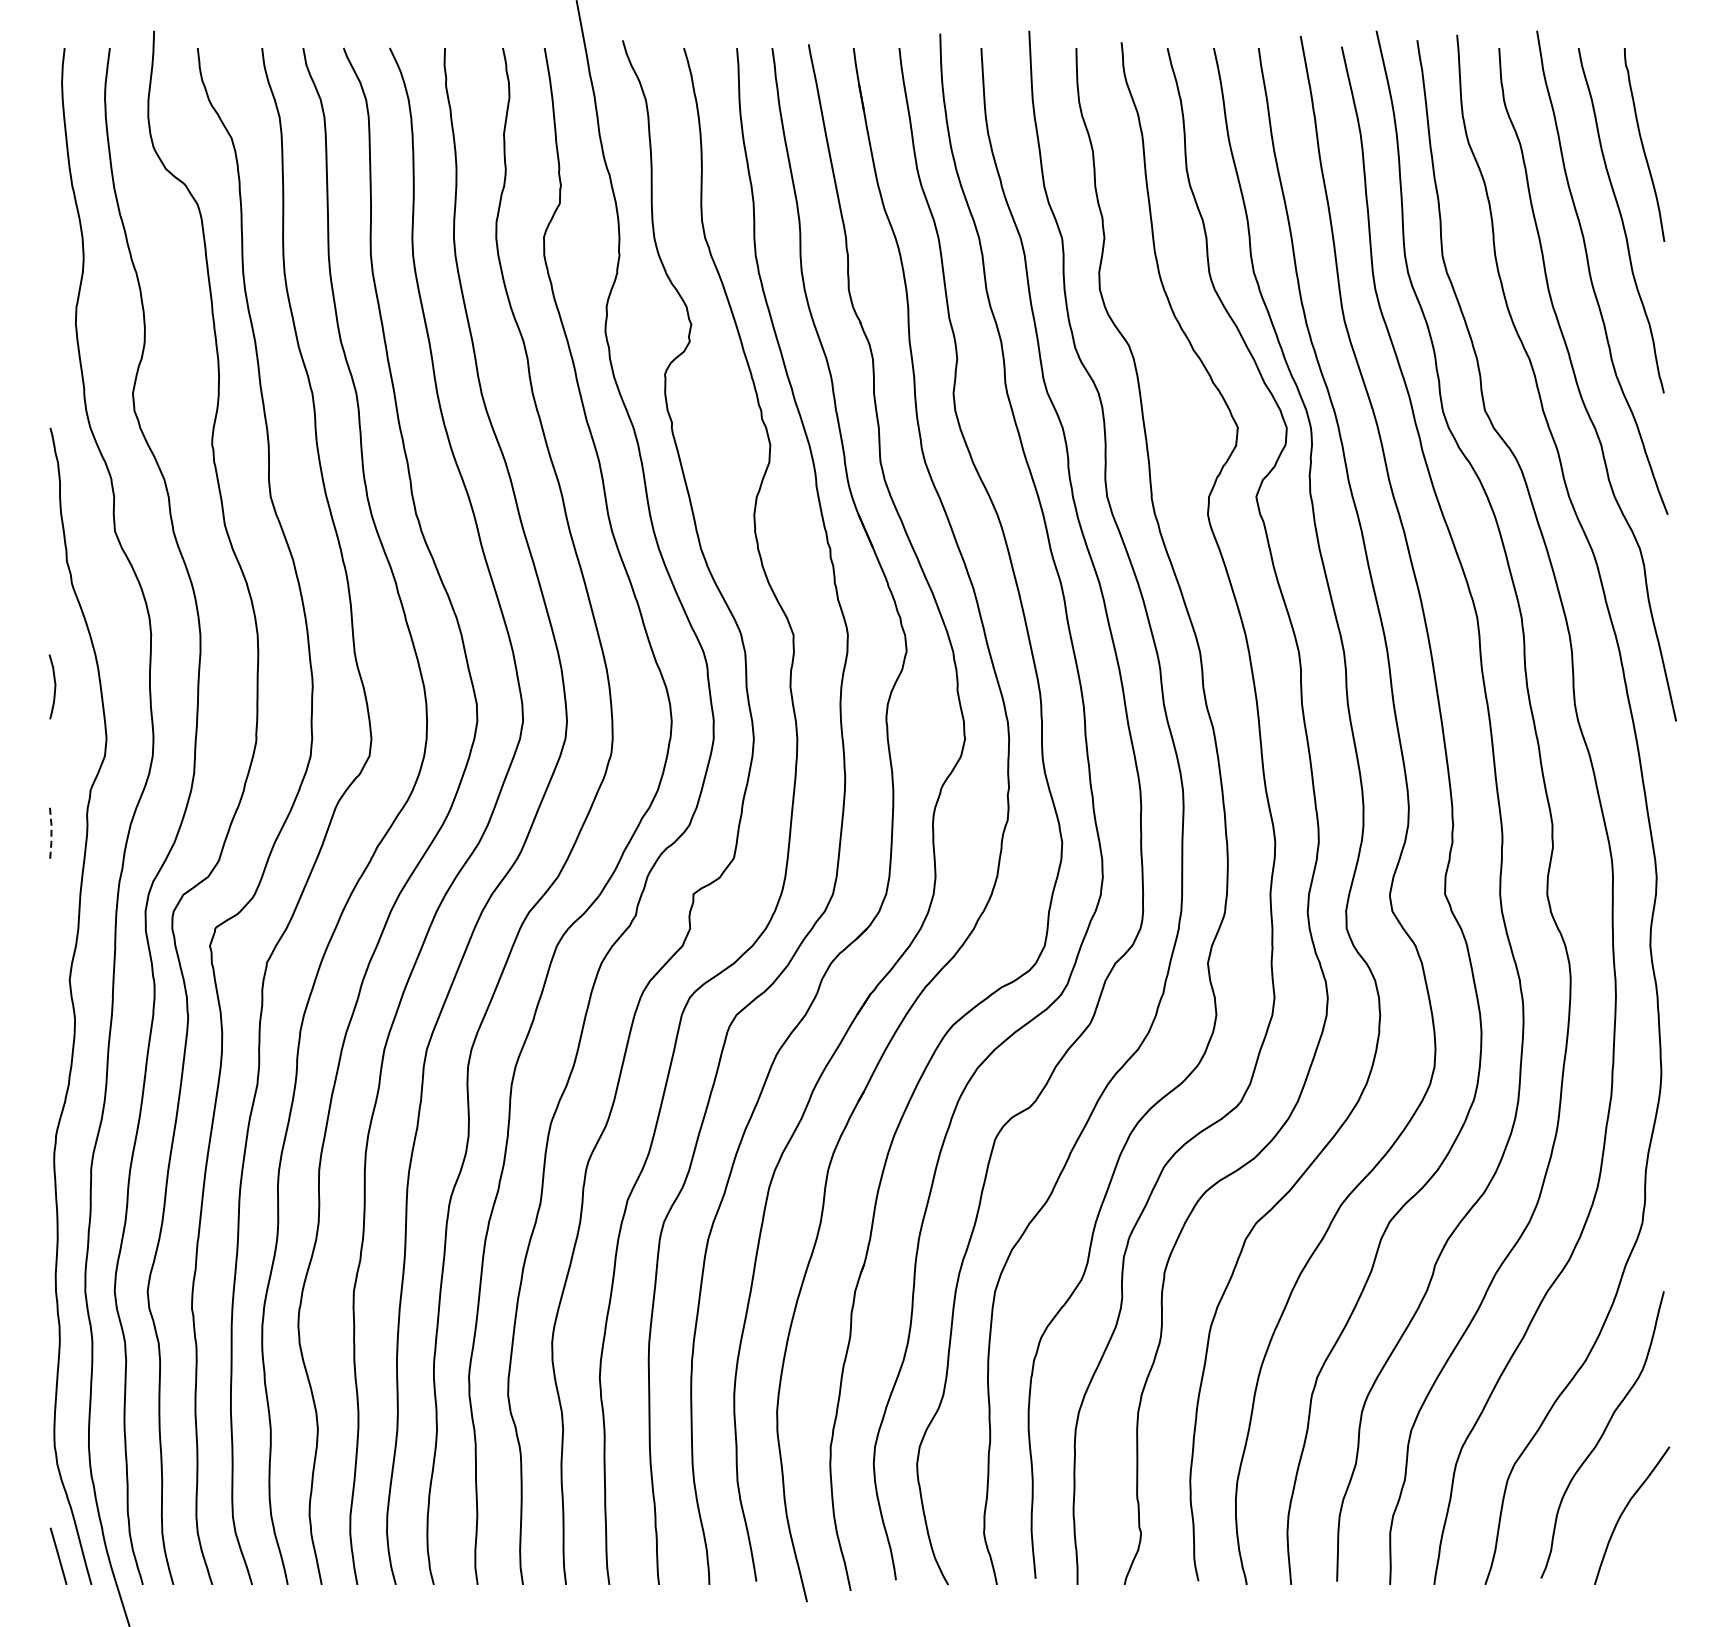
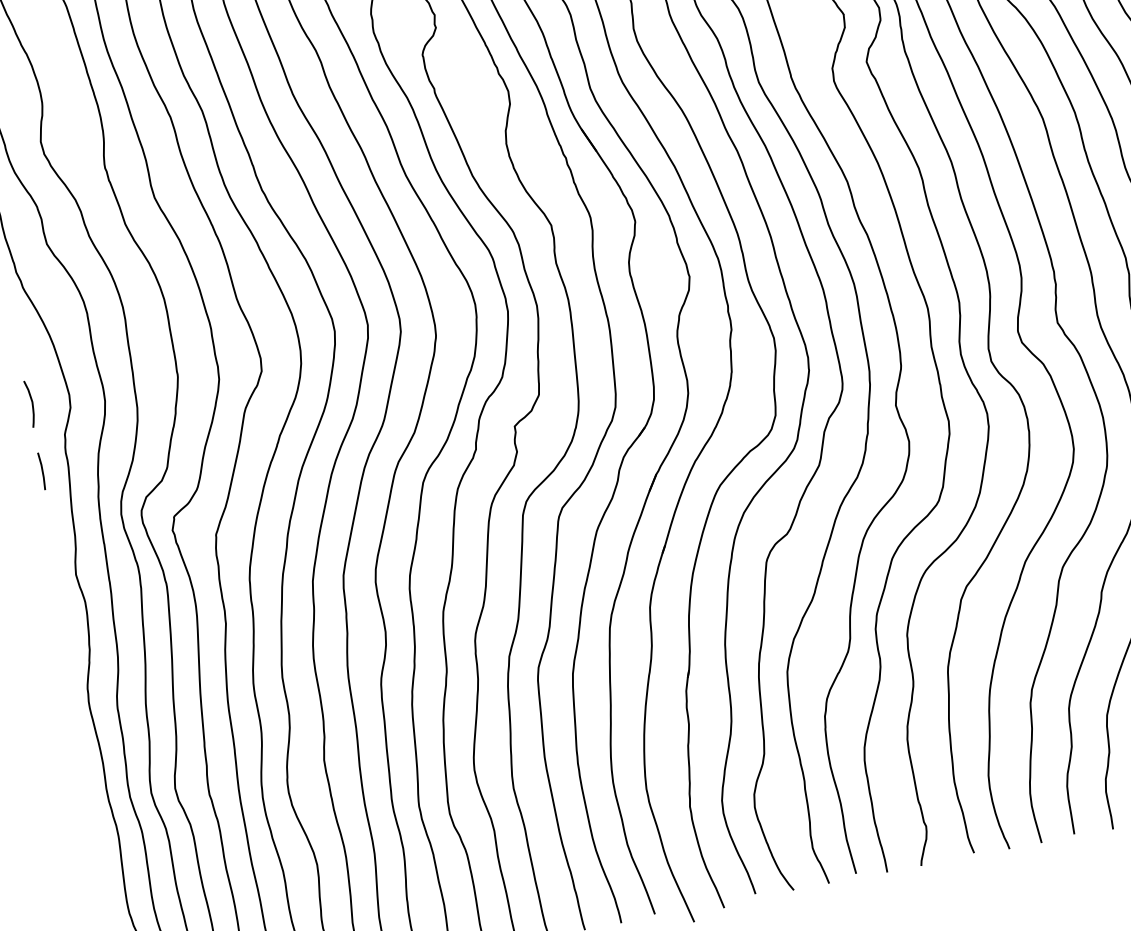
curve: (54, 686) -> (31, 403), moved
line: (51, 833) -> (42, 471), dashed -> solid

